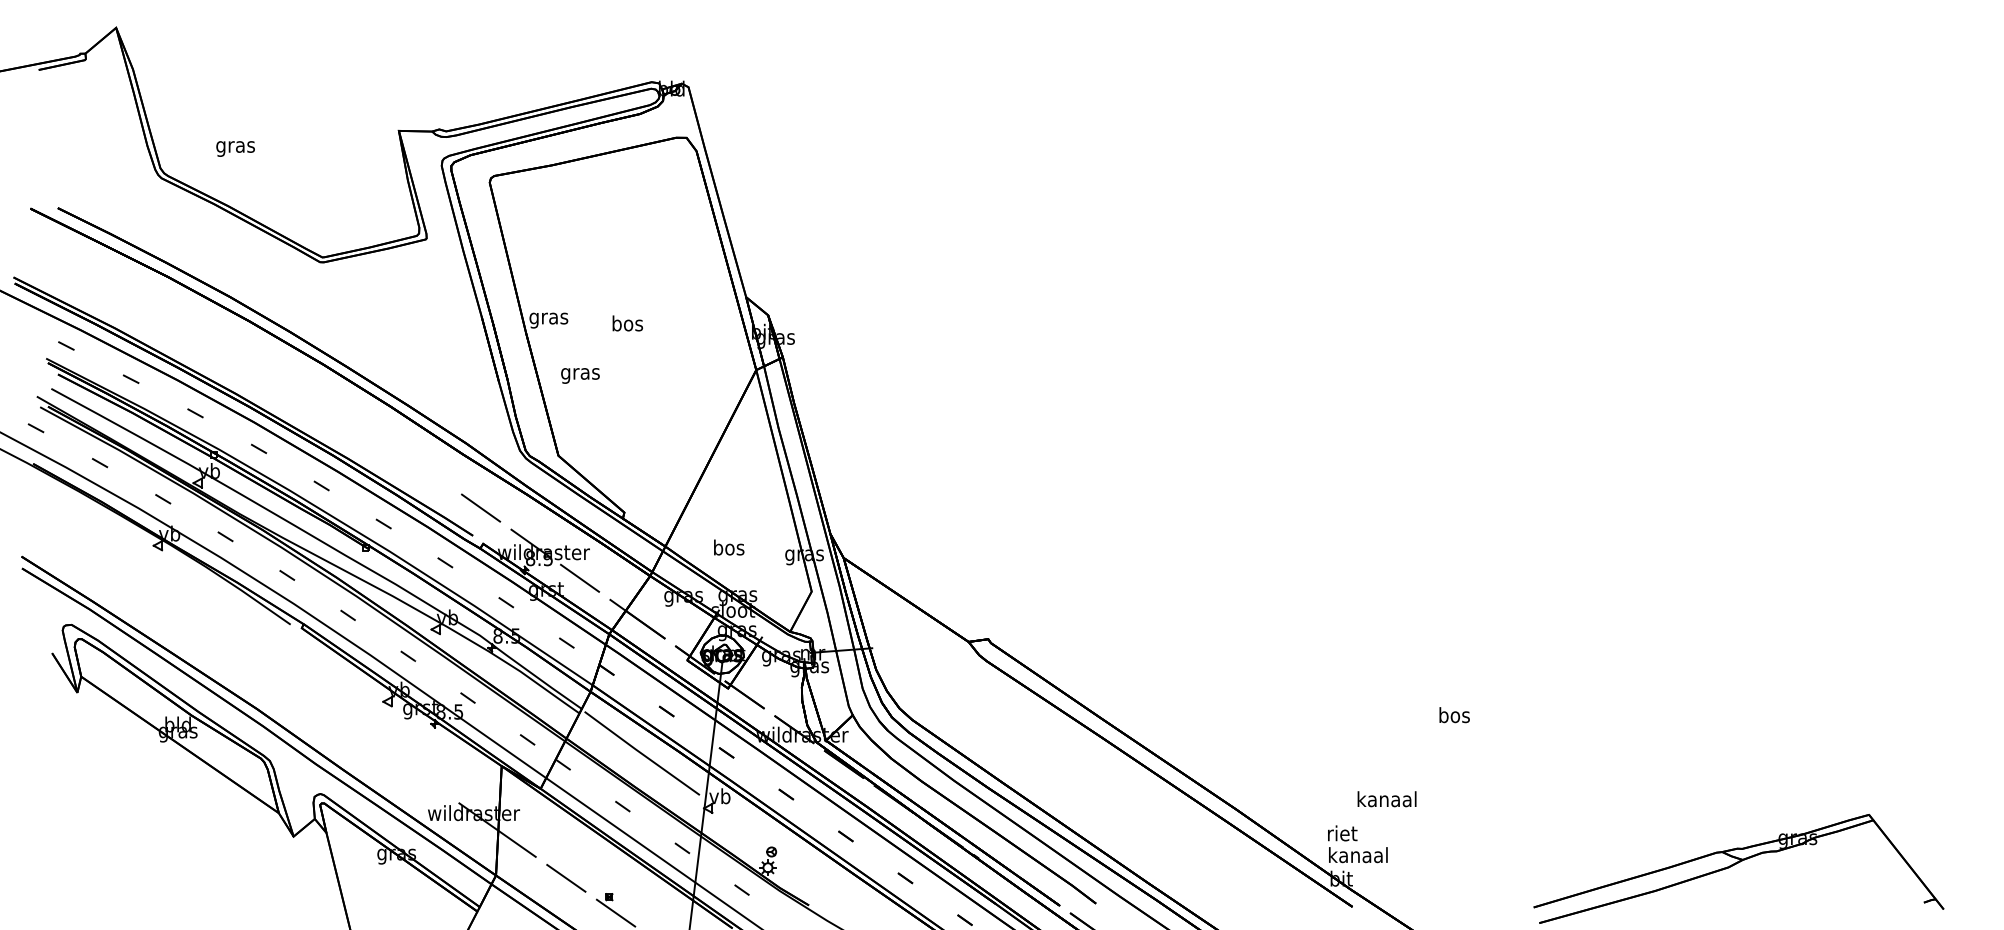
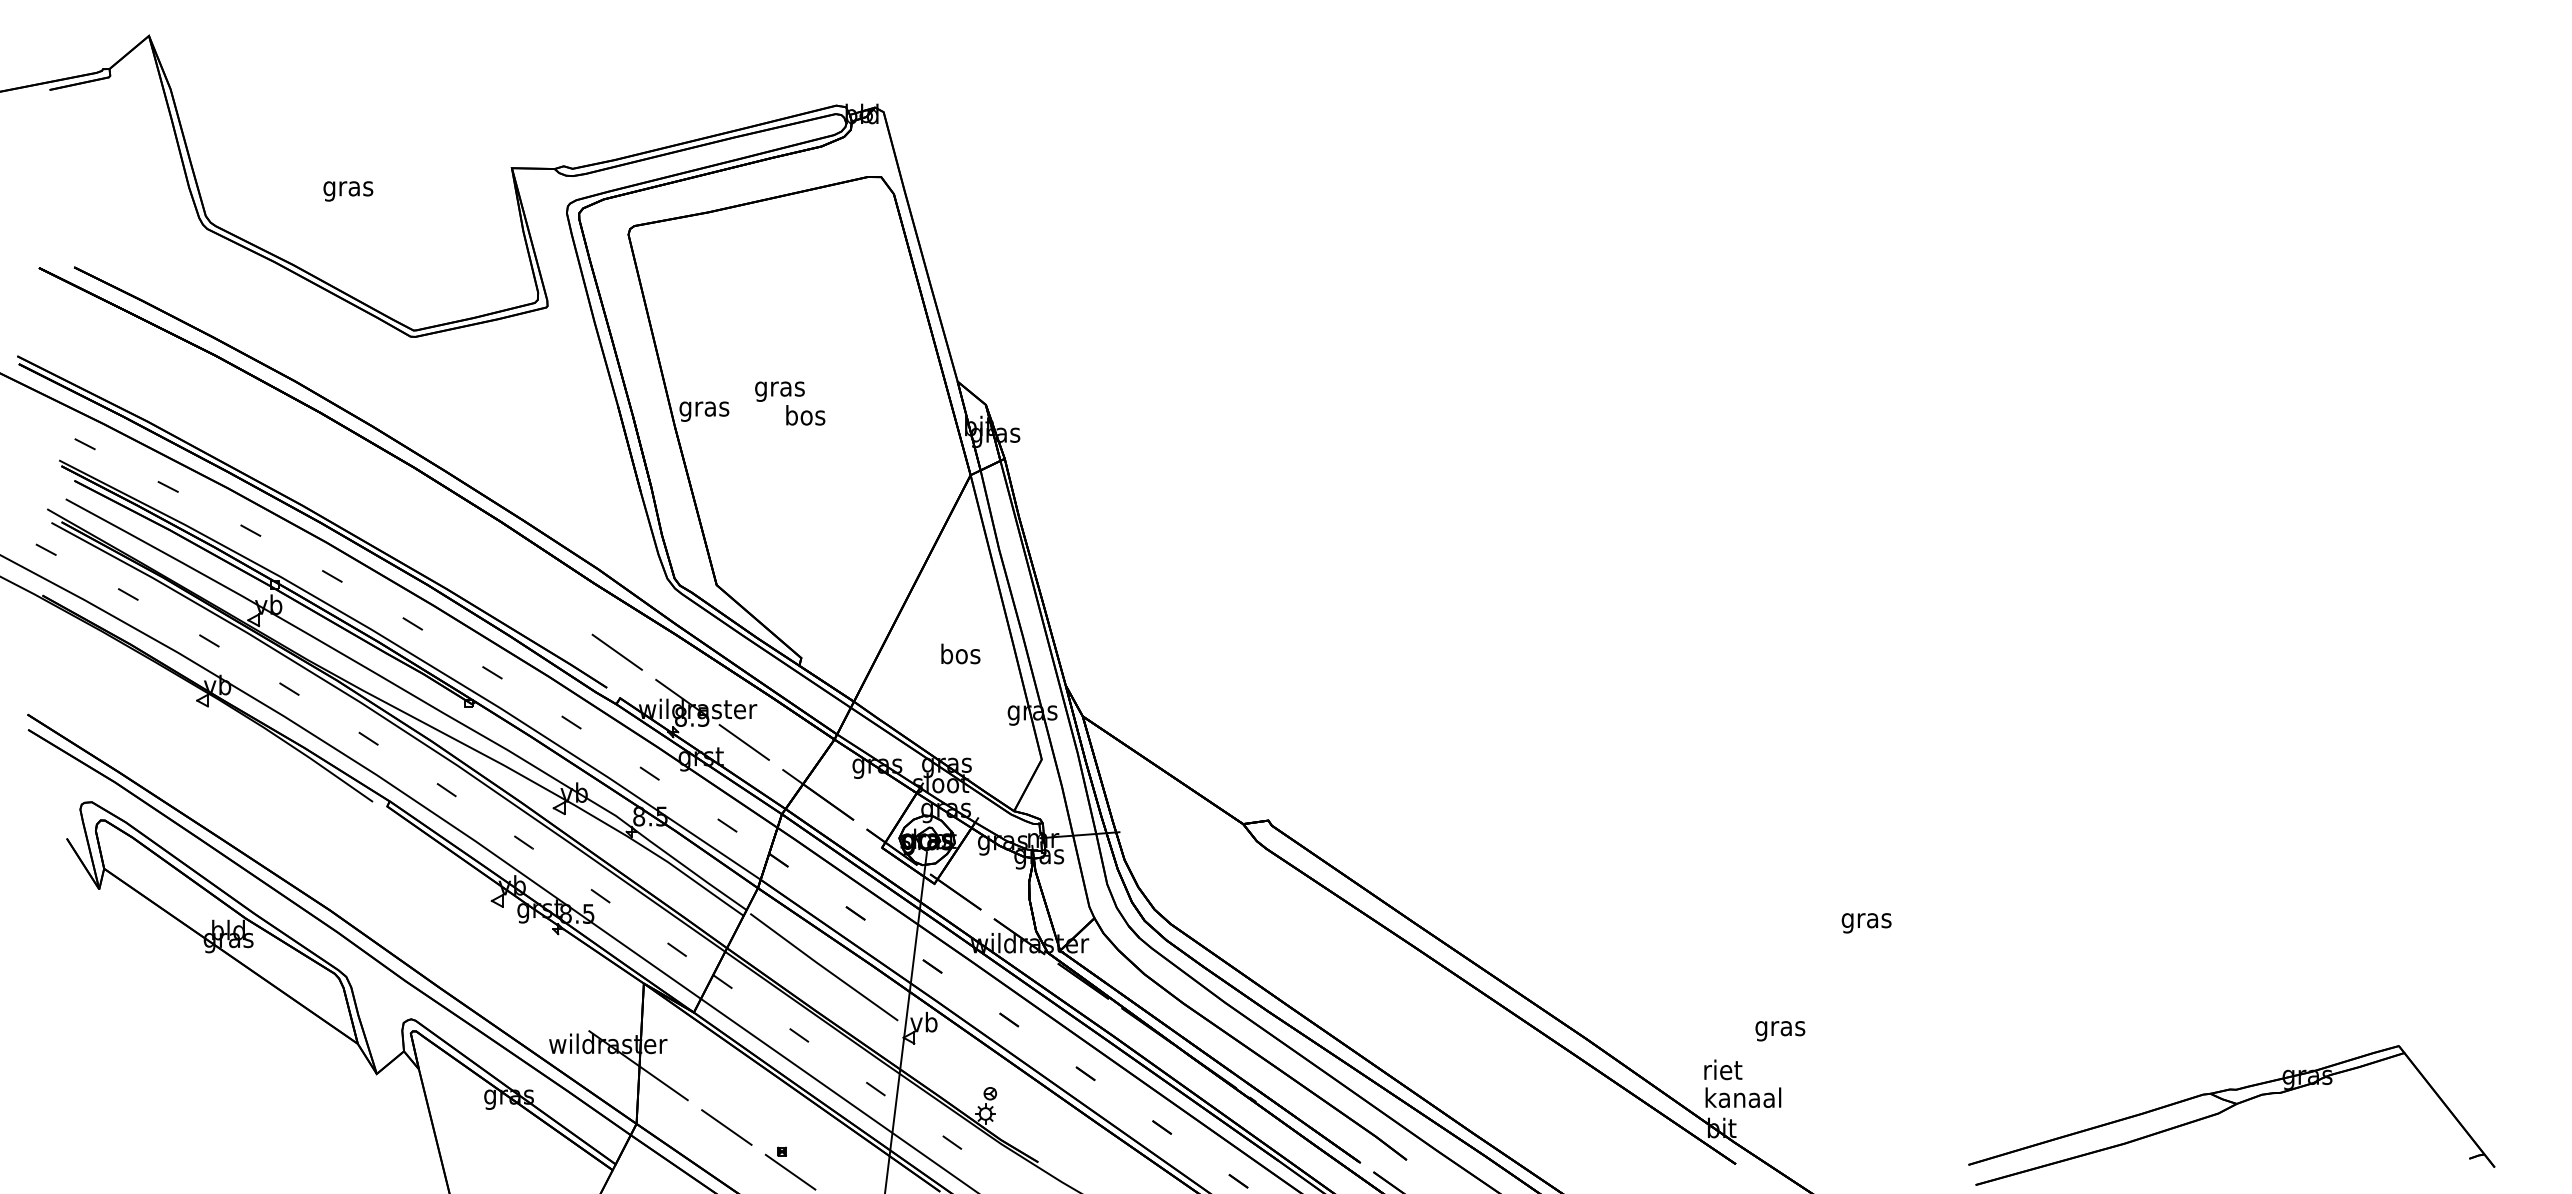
text: (235, 149) -> (348, 191), moved
text: (580, 375) -> (779, 391), moved
text: (728, 547) -> (960, 653), moved
text: (1454, 717) -> (1866, 920), bos -> gras
text: (1386, 801) -> (1779, 1028), kanaal -> gras

